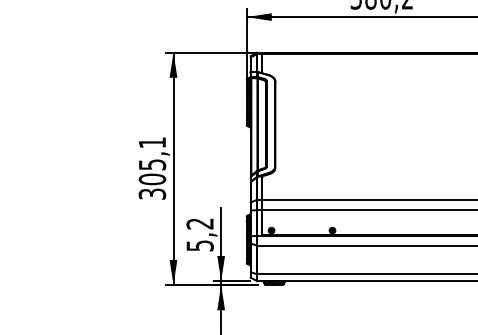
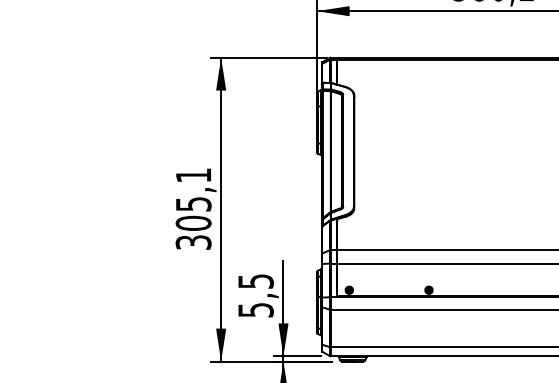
text: (199, 223) -> (255, 280), 5,2 -> 5,5

